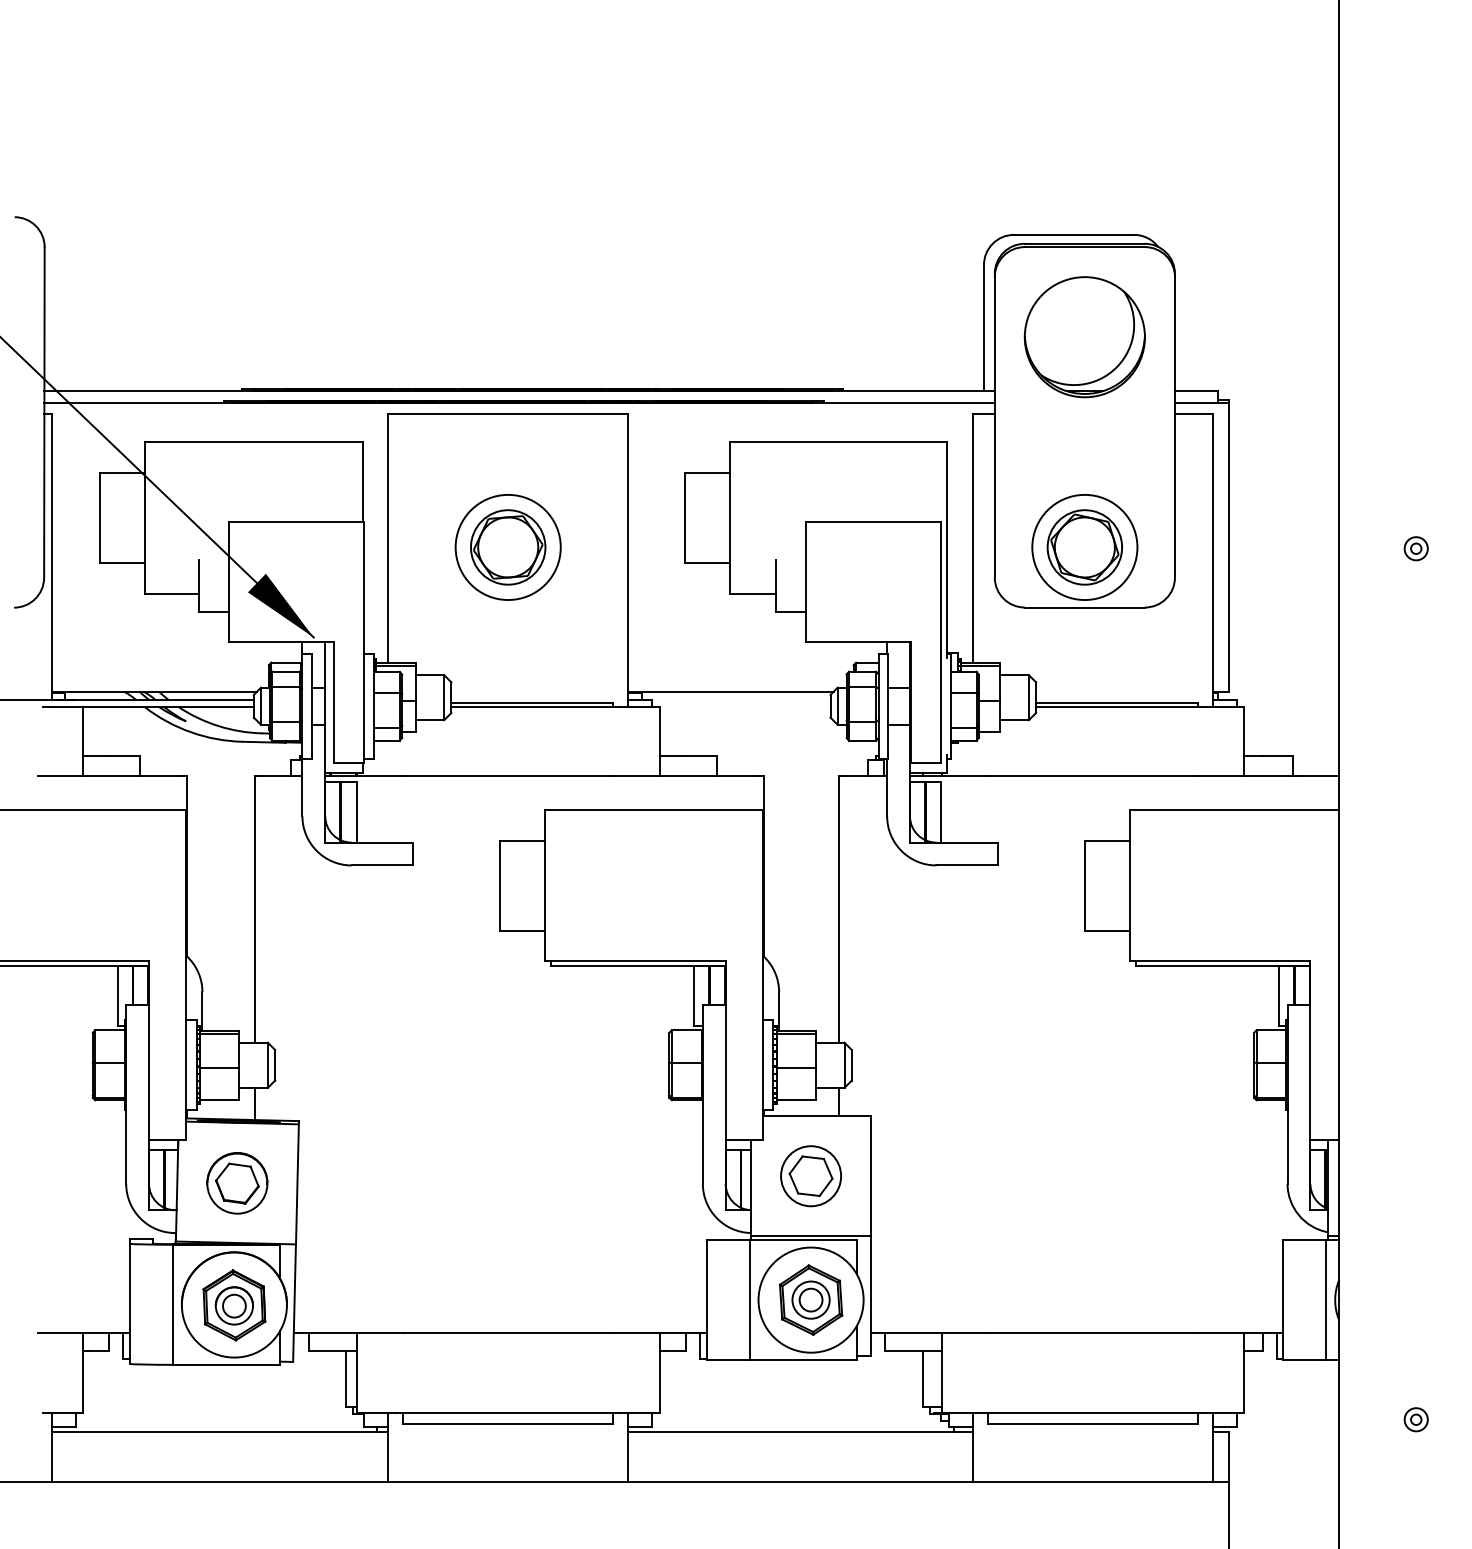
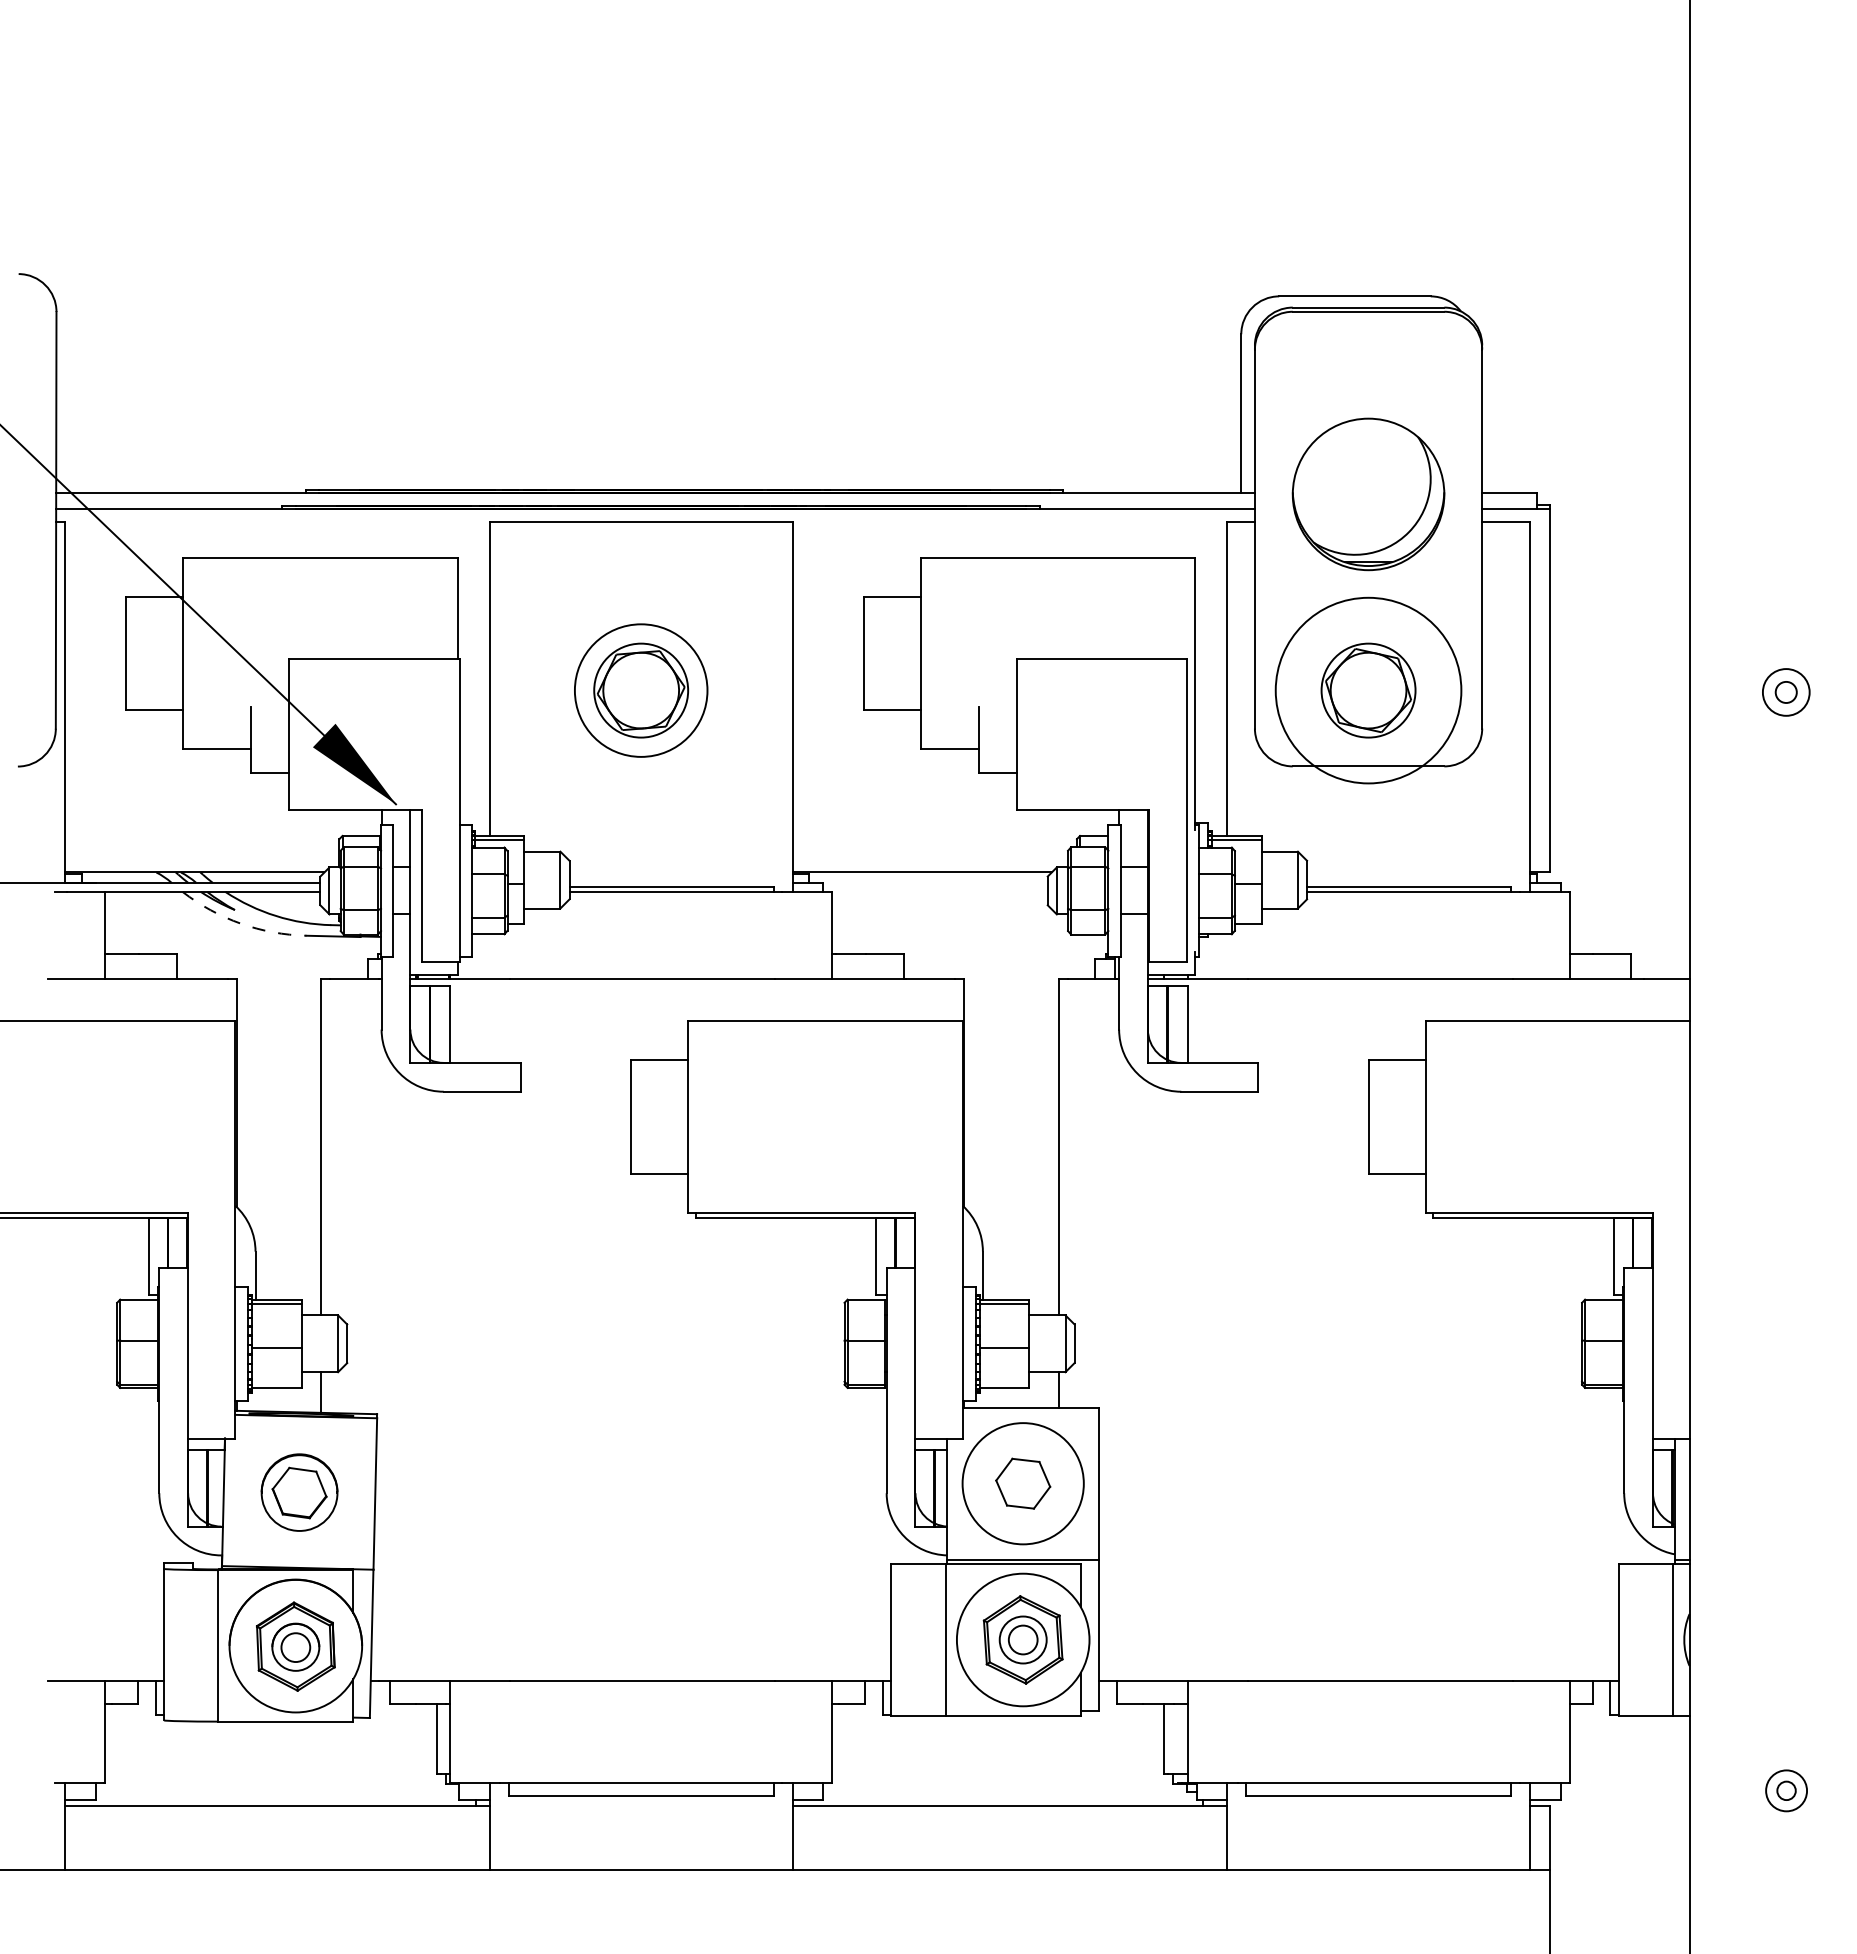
part: (1084, 337) -> (1368, 494), moved
circle: (1084, 547) -> (1368, 690), size x1.4
part: (1416, 548) -> (1786, 691), size x1.6
arc: (191, 732) -> (241, 923), solid -> dashed
circle: (811, 1176) -> (1023, 1483), size x1.6
part: (1416, 1419) -> (1786, 1790), size x1.4

